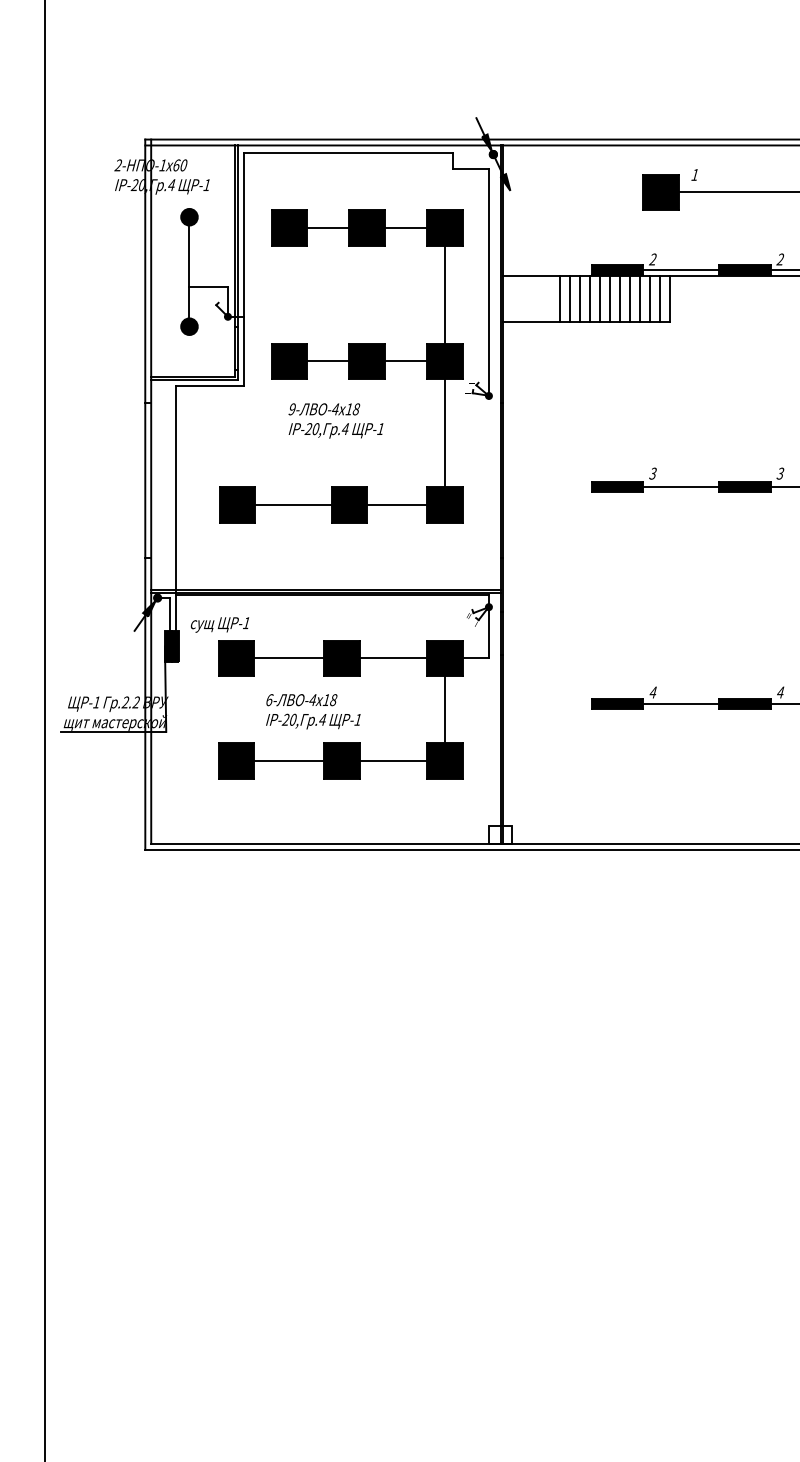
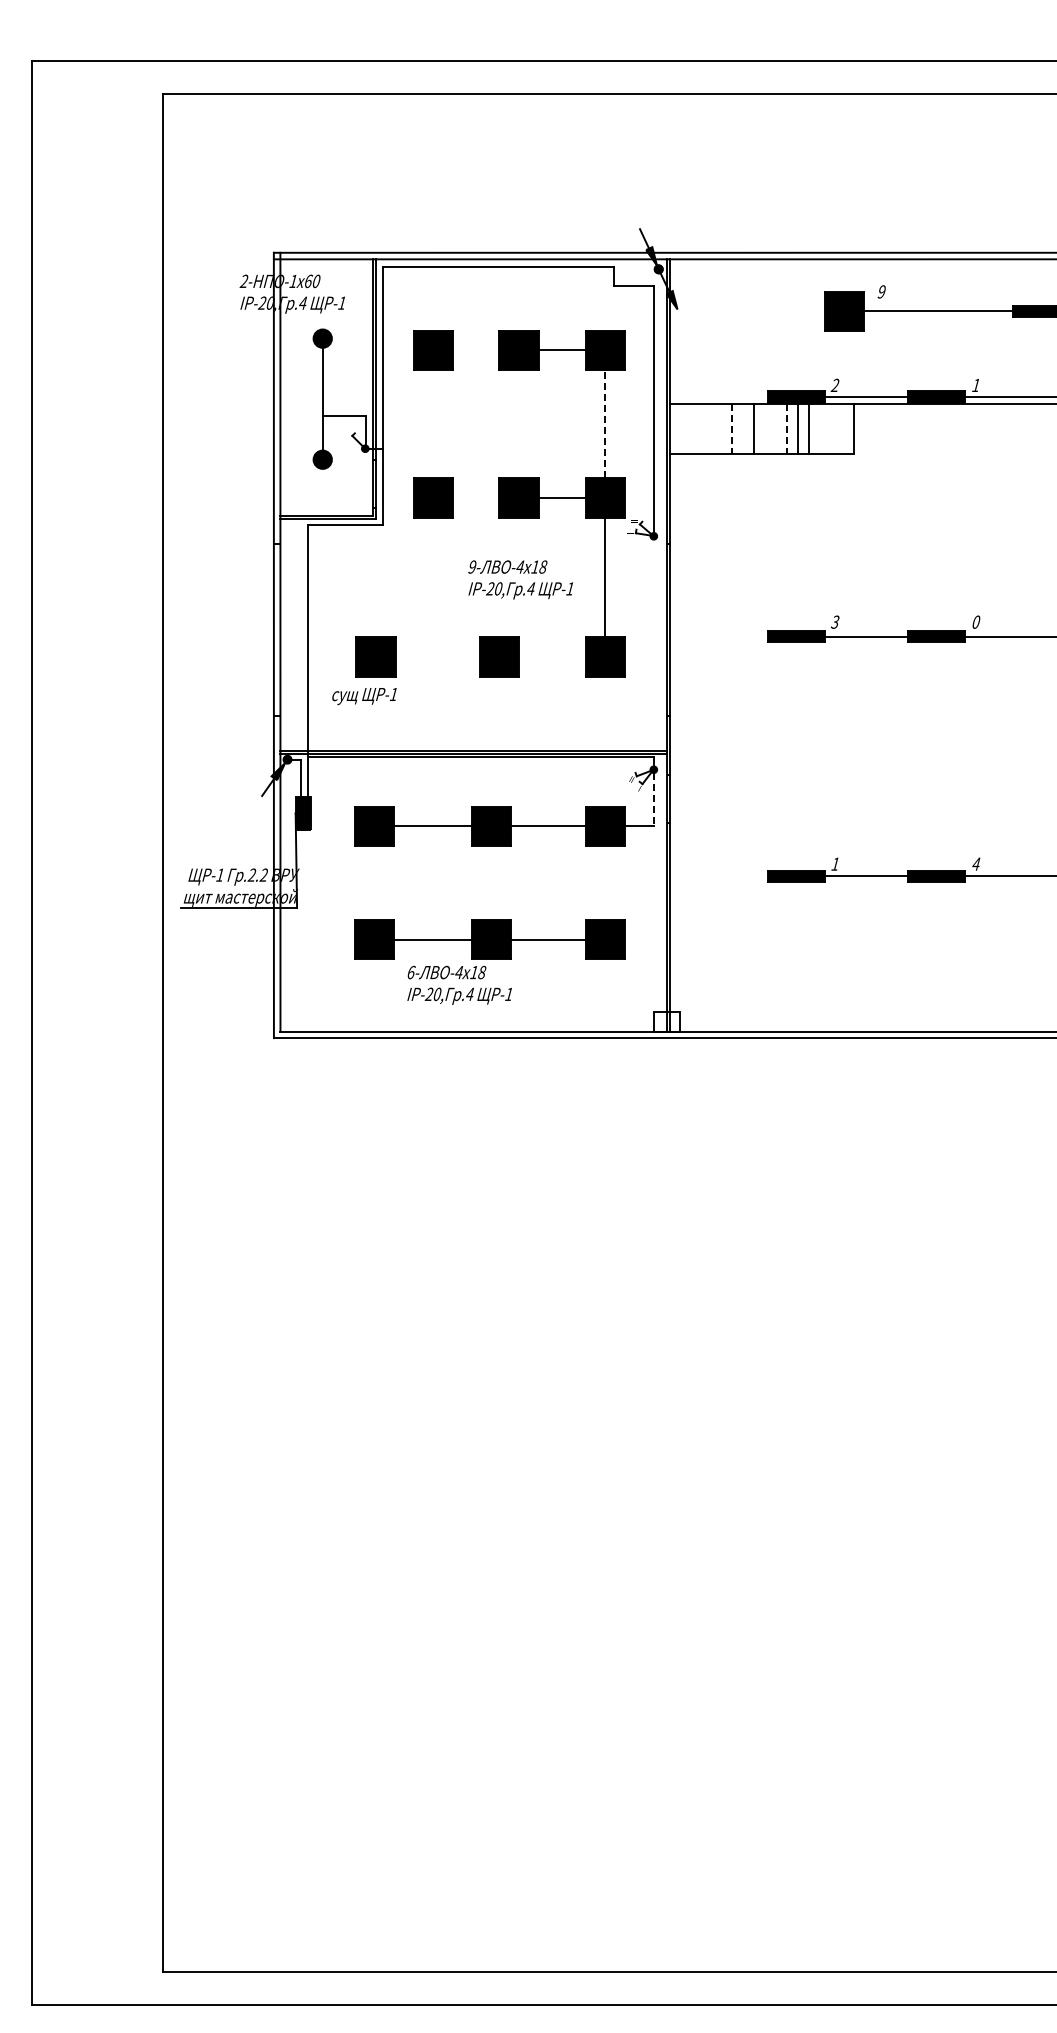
text: (694, 174) -> (881, 291), 1 -> 9
line: (327, 227) -> (475, 350), removed
text: (779, 258) -> (975, 384), 2 -> 1
line: (445, 293) -> (605, 423), solid -> dashed
line: (569, 298) -> (742, 428), removed
line: (589, 298) -> (765, 428), removed
line: (599, 298) -> (776, 428), removed
line: (639, 298) -> (820, 428), removed
line: (649, 298) -> (831, 428), removed
line: (659, 298) -> (842, 428), removed
line: (559, 299) -> (731, 429), solid -> dashed
line: (609, 299) -> (787, 429), solid -> dashed
line: (327, 361) -> (475, 498), removed
text: (335, 420) -> (520, 579), moved
text: (779, 473) -> (975, 621), 3 -> 0
line: (293, 505) -> (437, 657), removed
line: (397, 505) -> (552, 657), removed
text: (220, 625) -> (364, 696), moved
line: (488, 634) -> (653, 799), solid -> dashed
text: (653, 691) -> (835, 863), 4 -> 1
line: (445, 709) -> (605, 882), removed
text: (313, 710) -> (459, 984), moved

